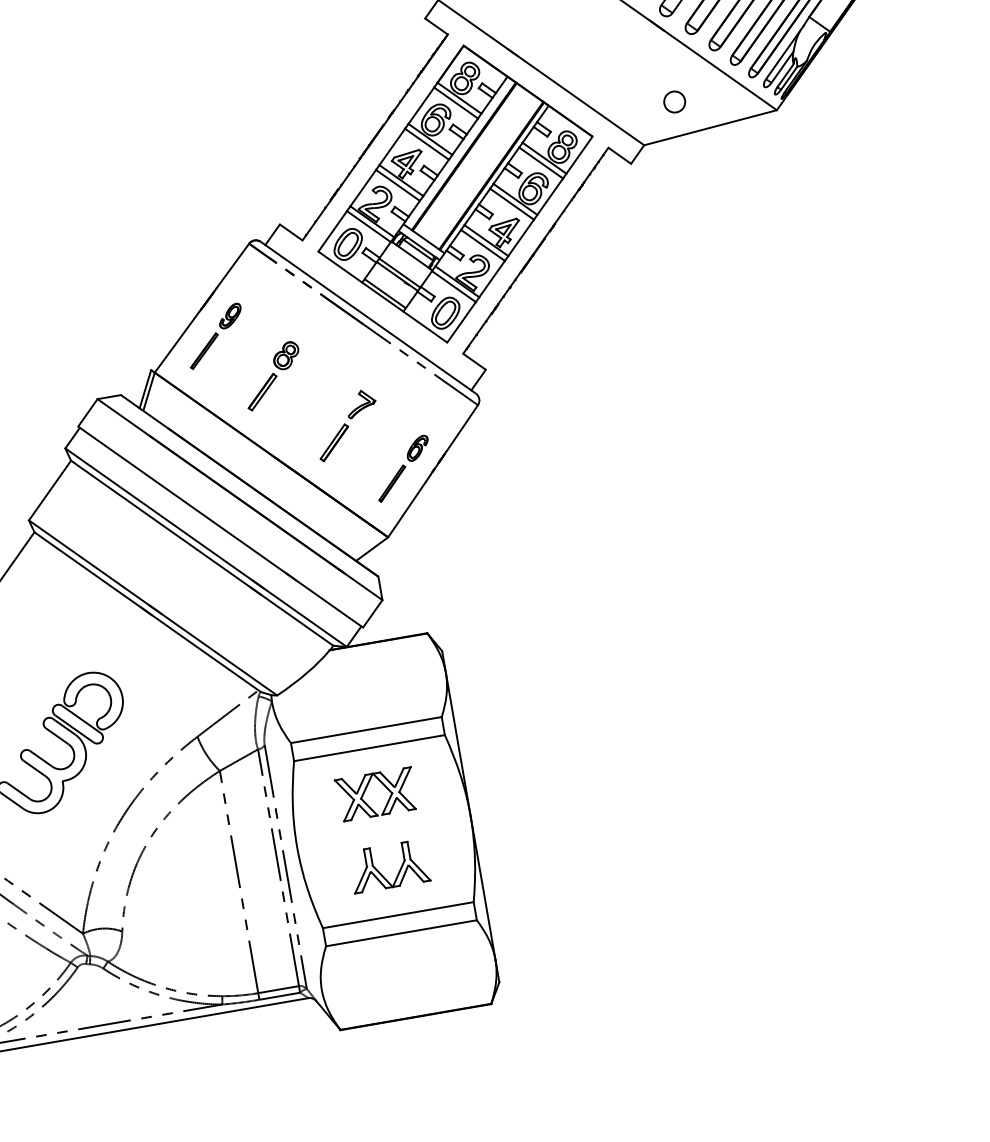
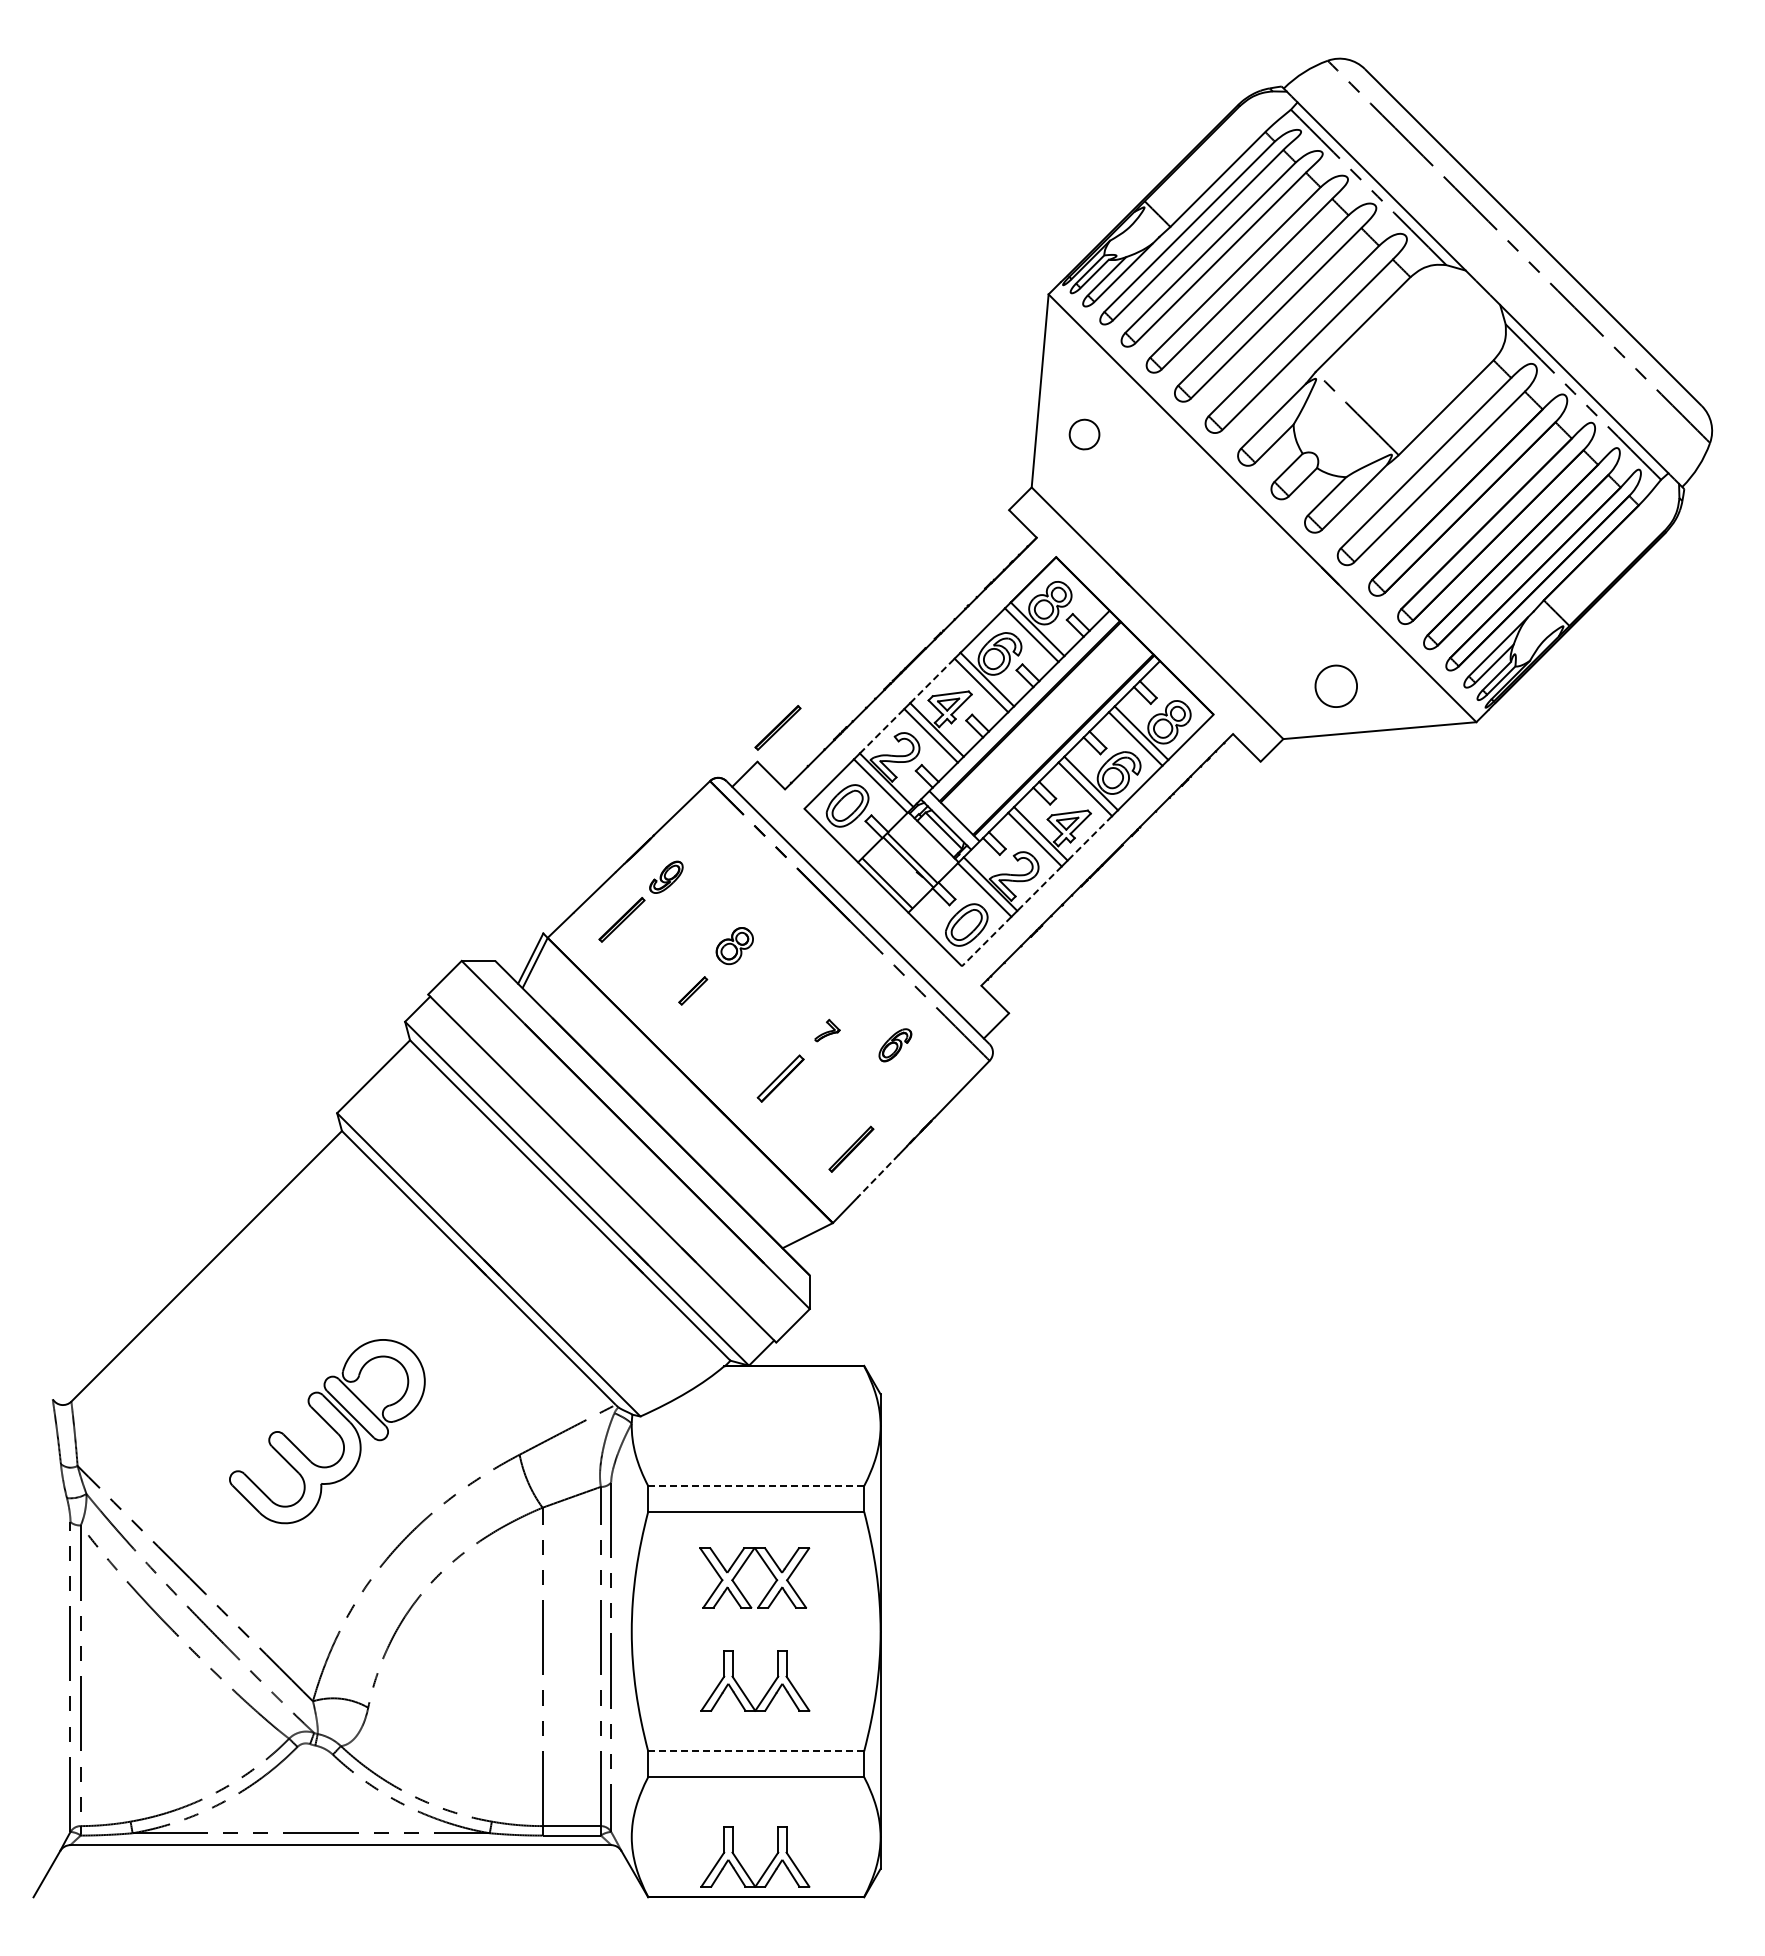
part: (674, 101) -> (1335, 685), size x1.4
line: (392, 146) -> (932, 680), solid -> dashed
line: (363, 187) -> (882, 730), solid -> dashed
part: (289, 198) -> (777, 727), added
line: (520, 238) -> (1089, 838), solid -> dashed
line: (492, 279) -> (1039, 889), solid -> dashed
line: (461, 322) -> (986, 941), solid -> dashed
part: (262, 391) -> (693, 990), size x0.6
part: (361, 403) -> (827, 1030), size x0.6
part: (417, 448) -> (895, 1045), moved
line: (413, 500) -> (877, 1177), solid -> dashed
line: (365, 729) -> (755, 1485), solid -> dashed
line: (397, 915) -> (755, 1751), solid -> dashed
part: (420, 994) -> (767, 1866), added

